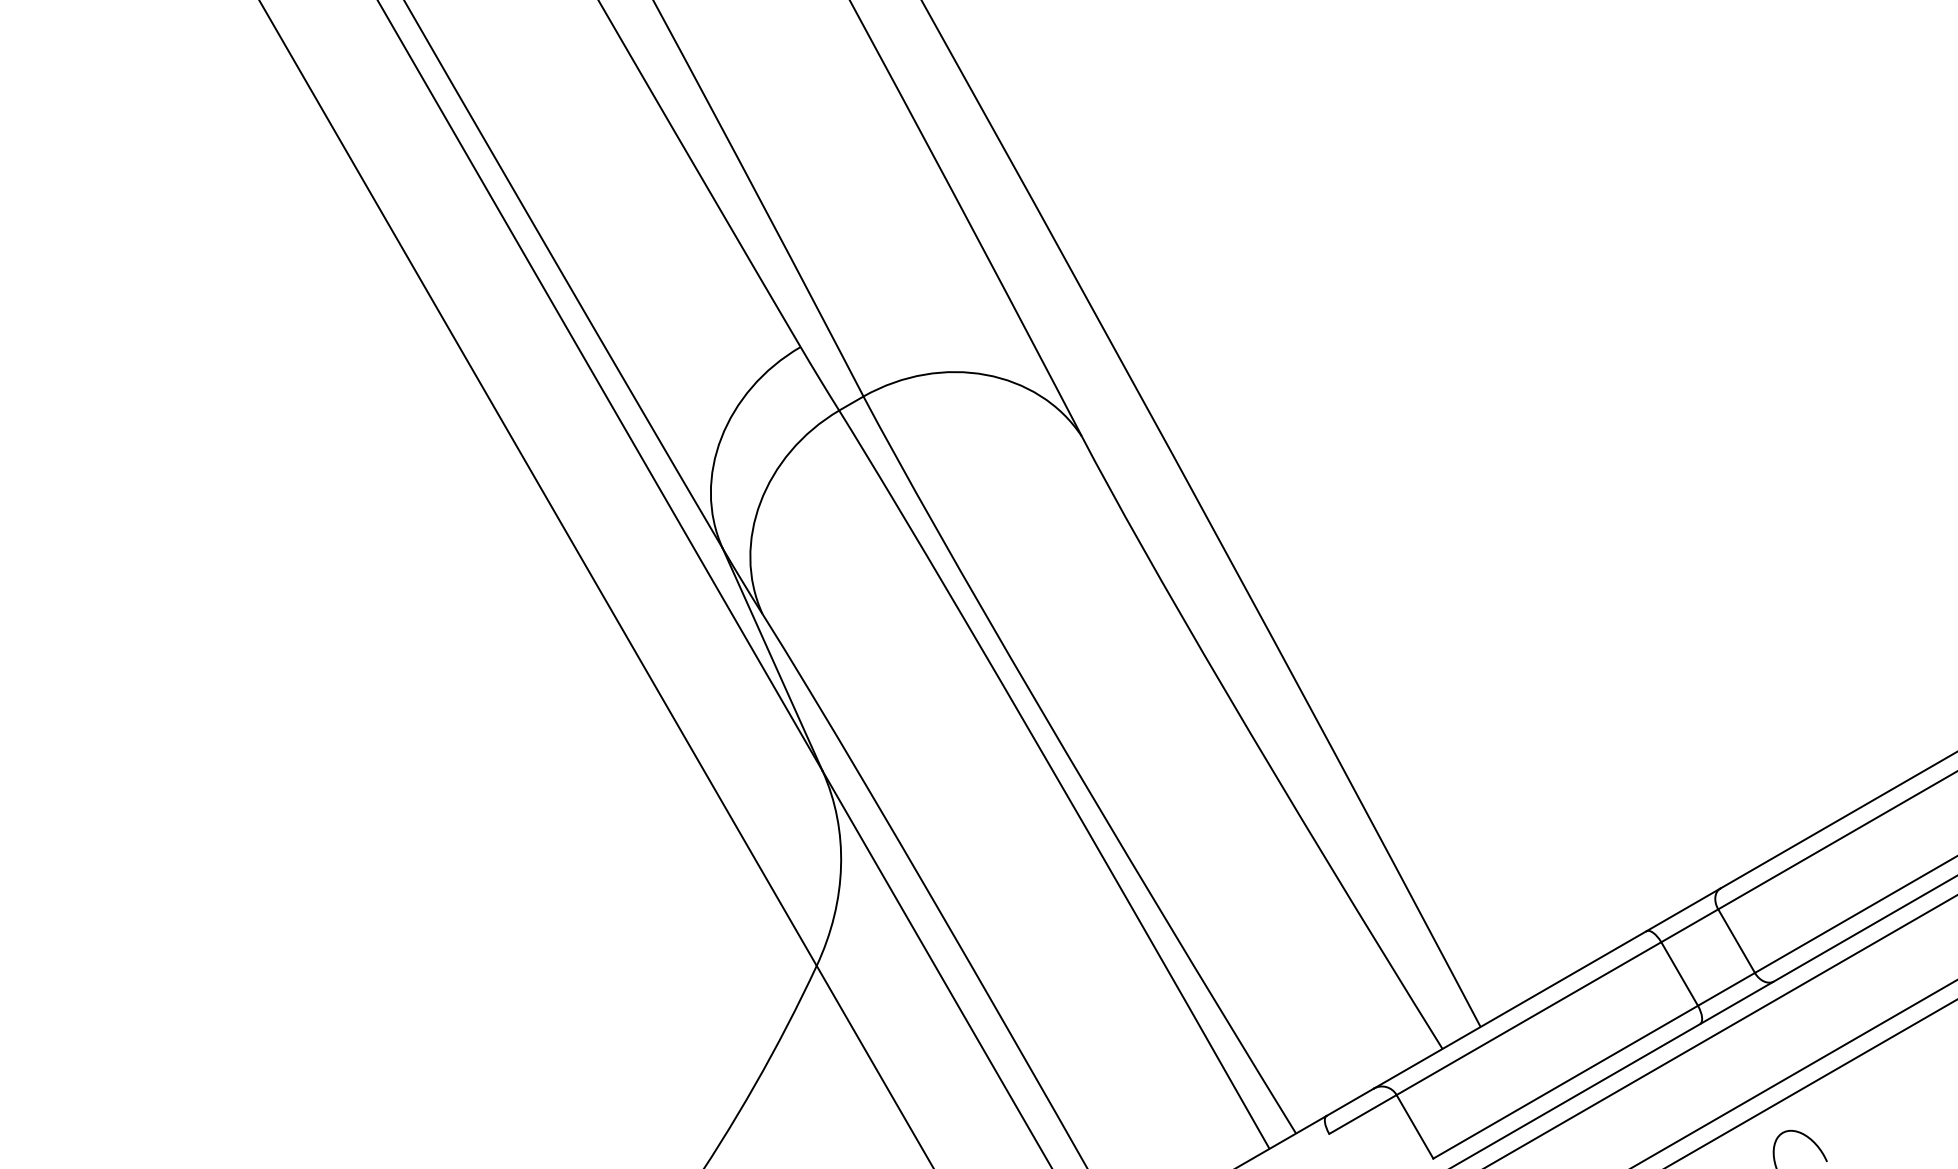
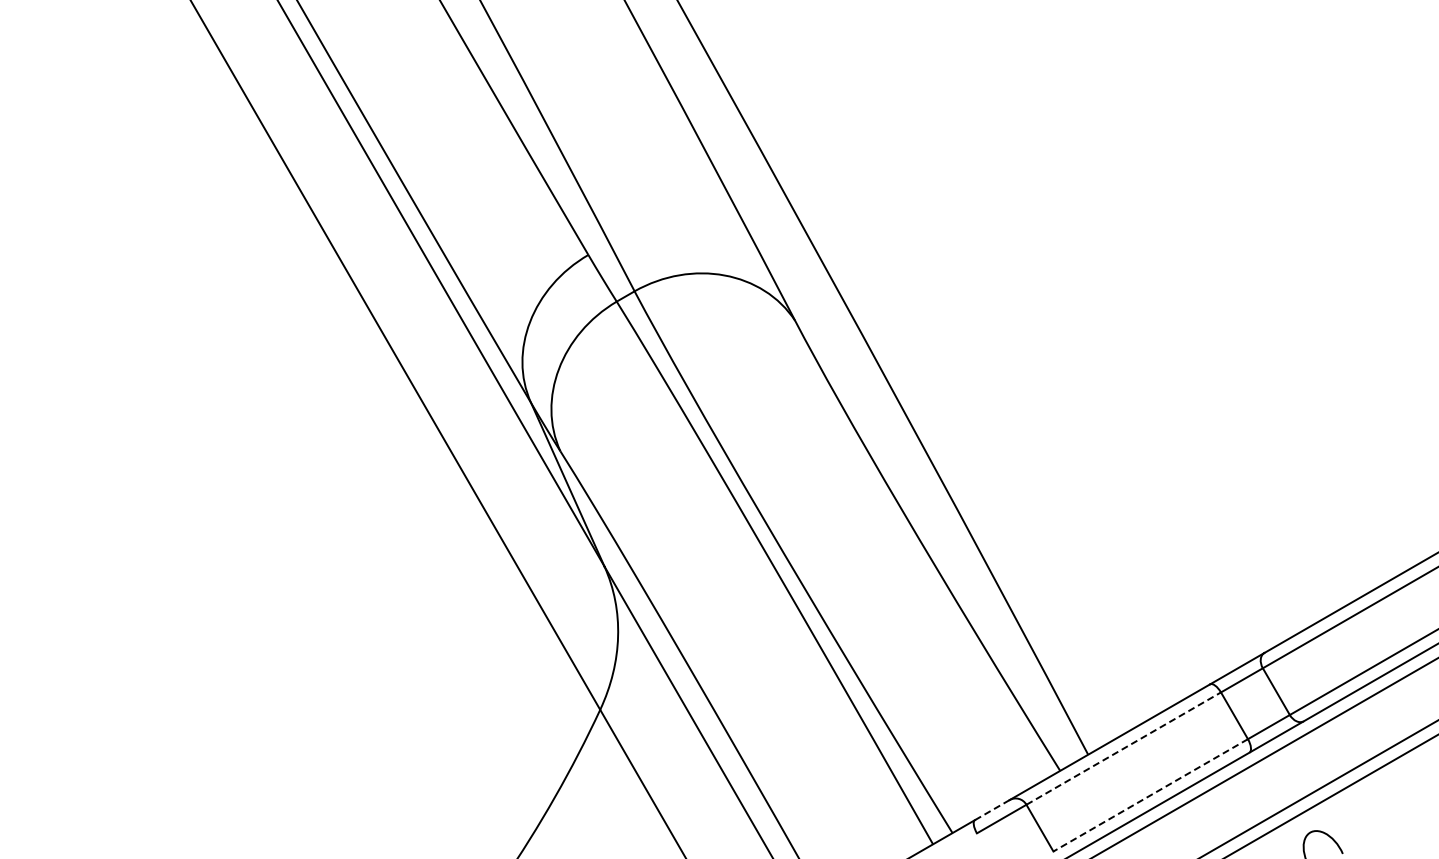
line: (1530, 1018) -> (1124, 748), solid -> dashed
line: (1565, 1082) -> (1150, 795), solid -> dashed
line: (1350, 1101) -> (992, 809), solid -> dashed

